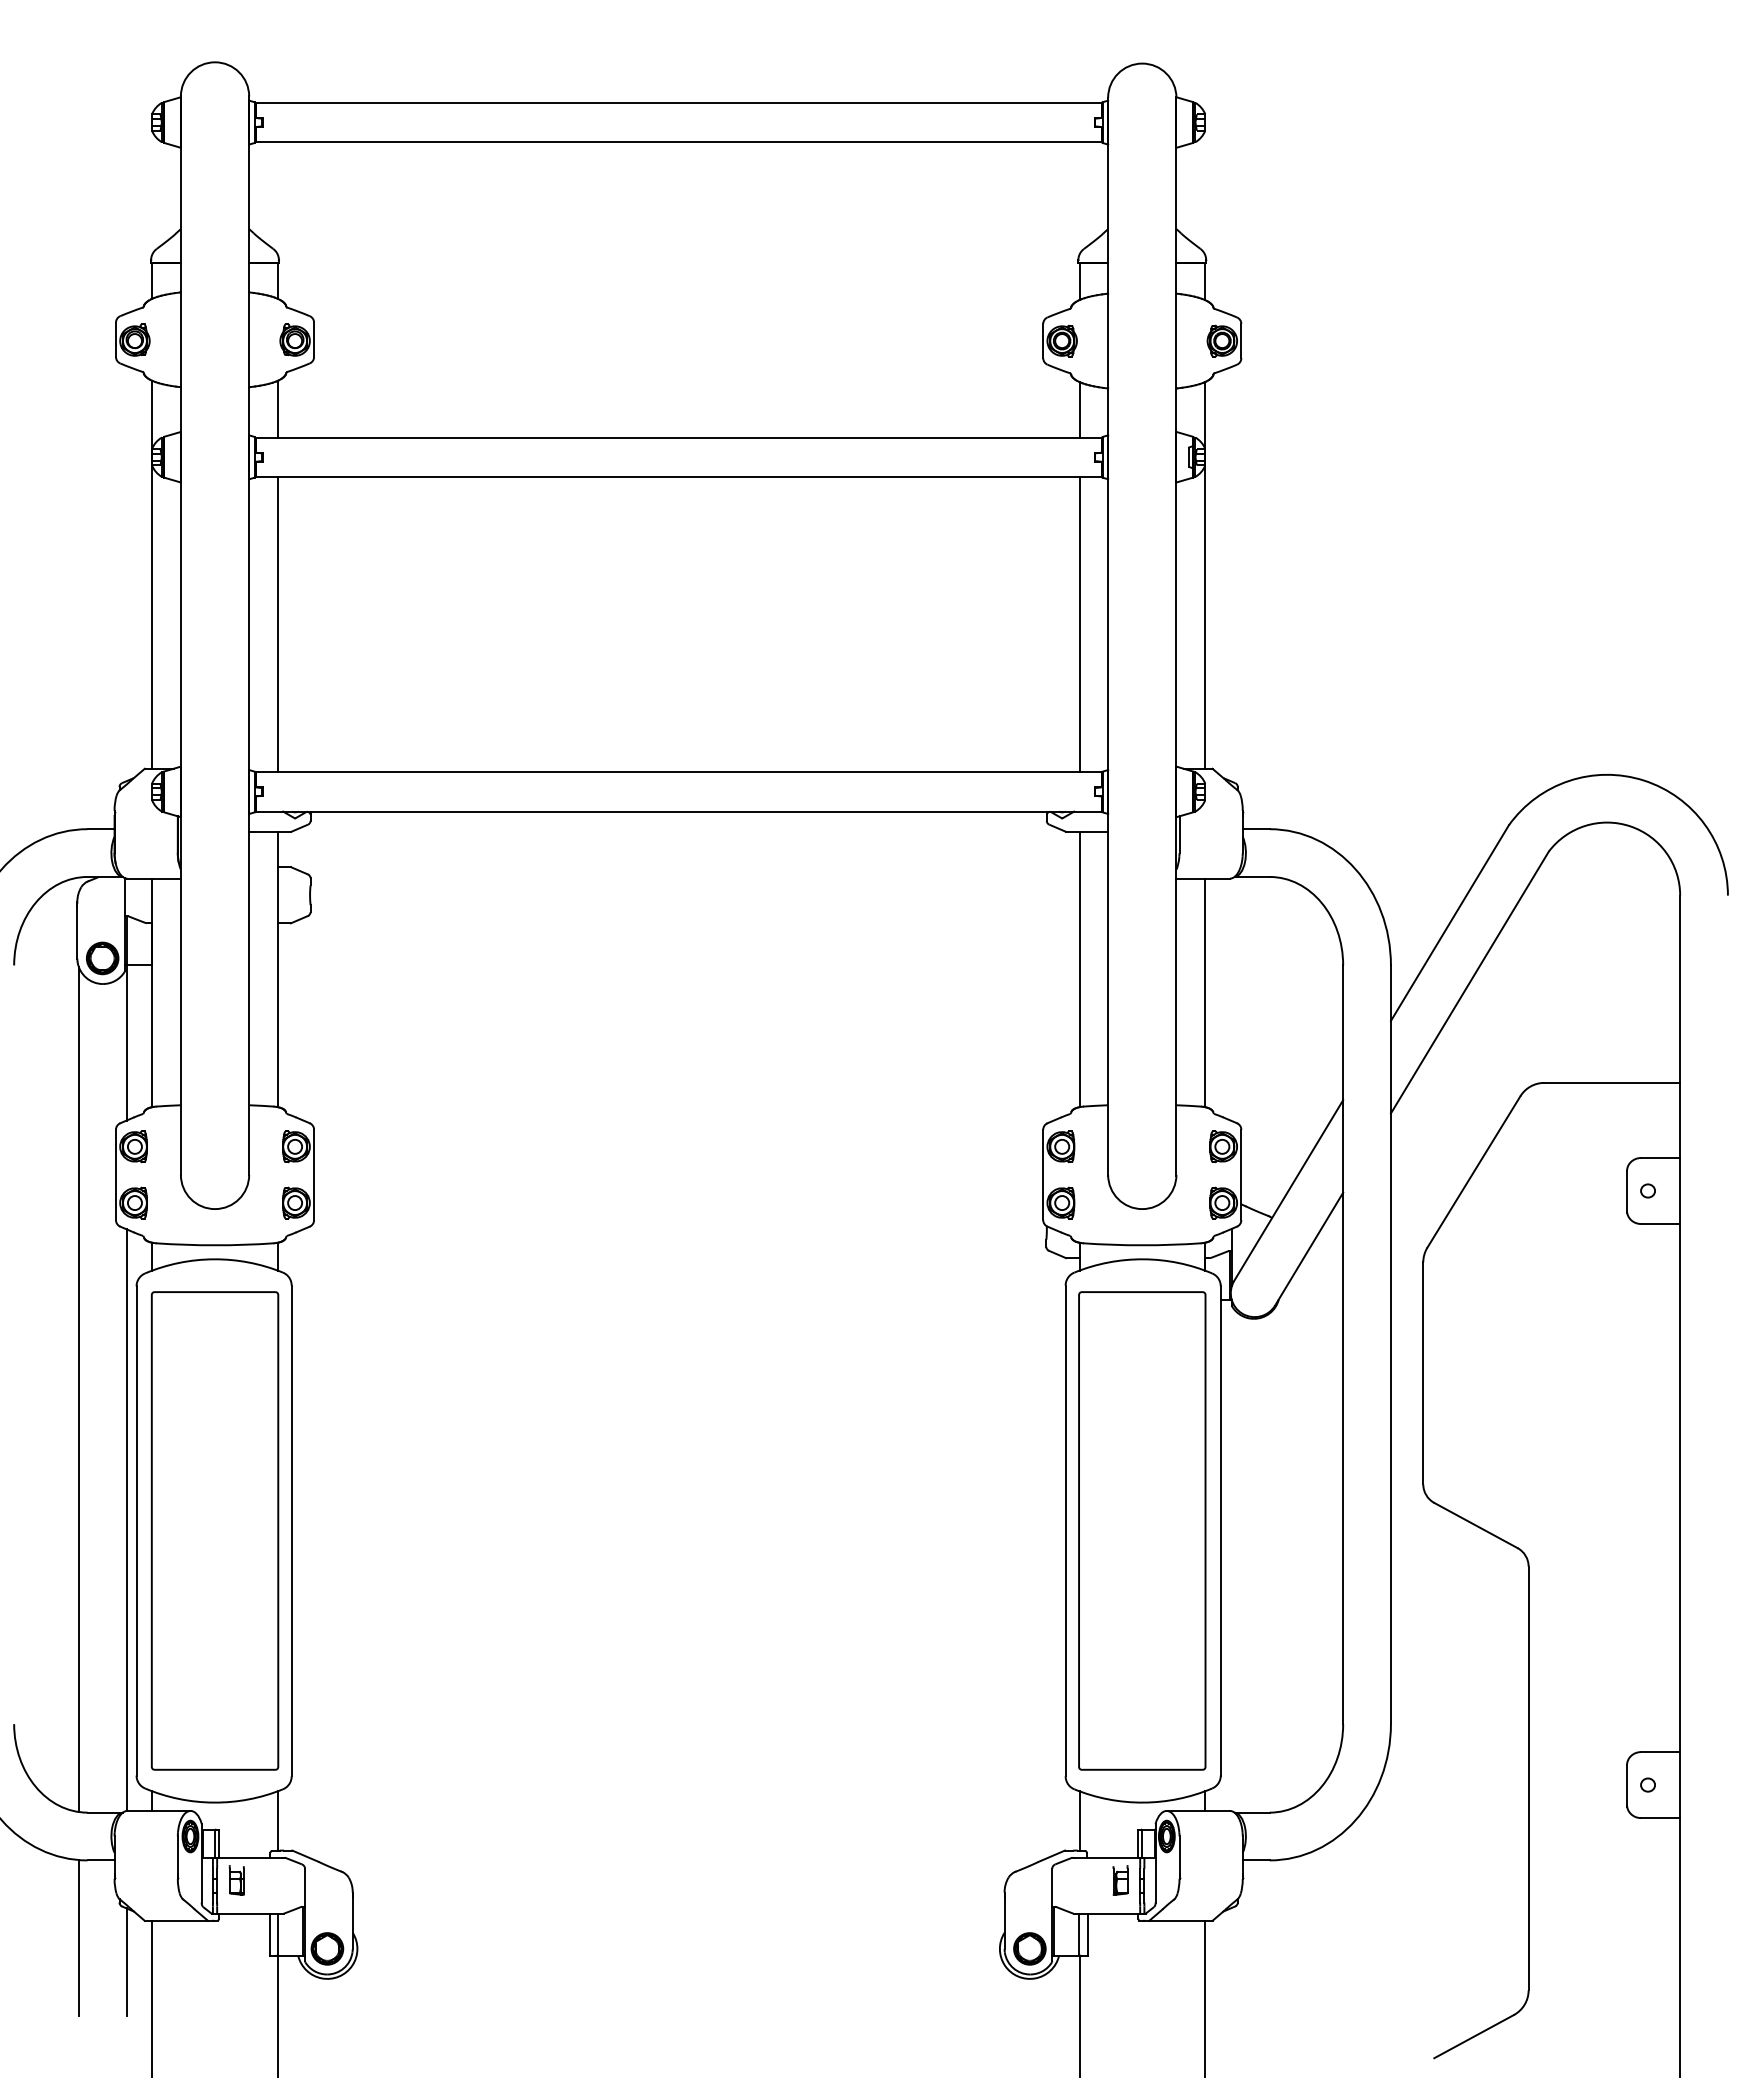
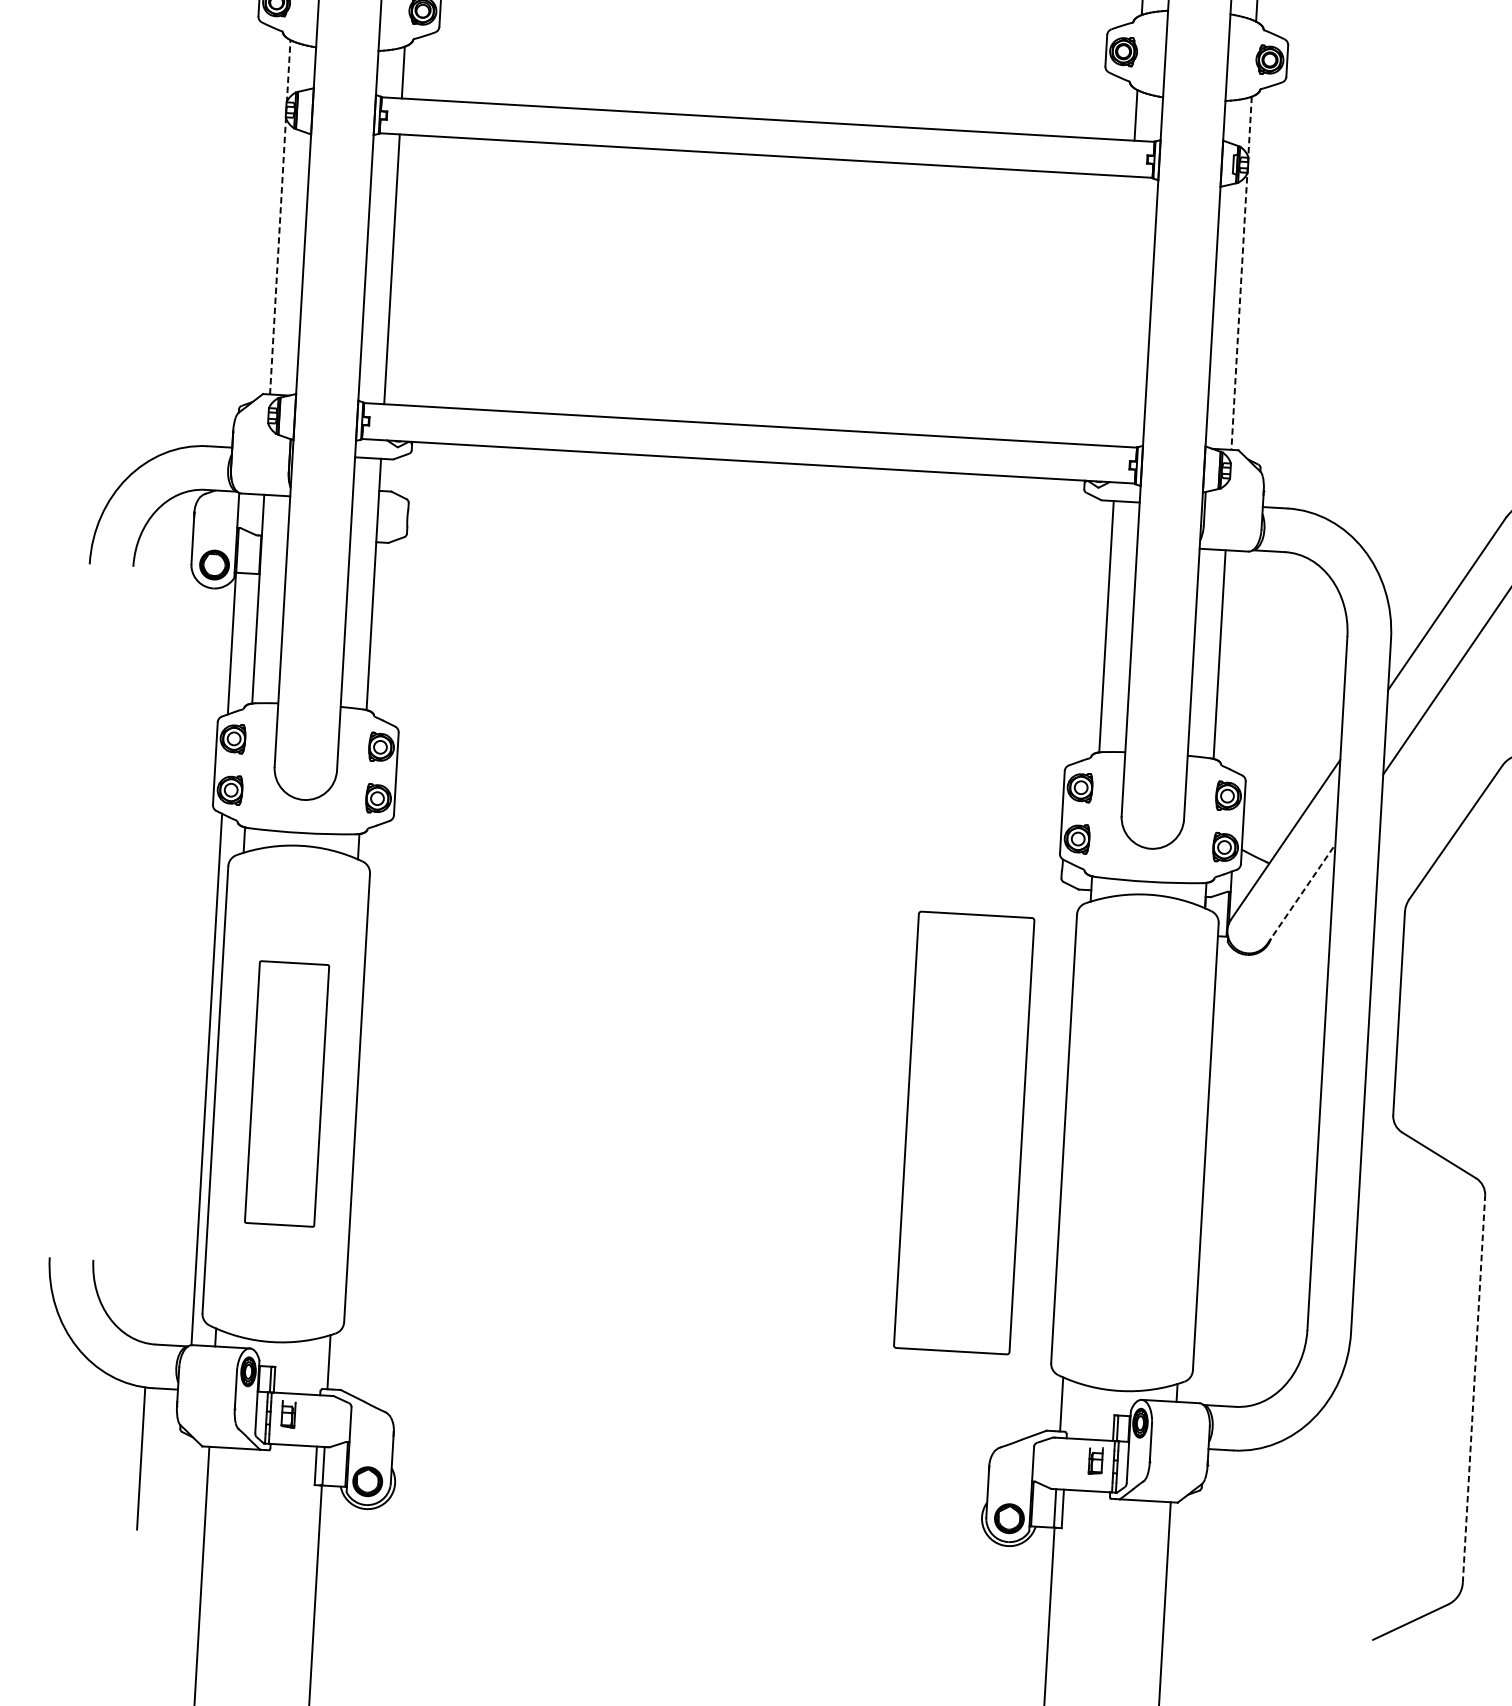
line: (152, 574) -> (280, 216), solid -> dashed
line: (1204, 575) -> (1241, 273), solid -> dashed
line: (1079, 624) -> (1124, 311), removed
line: (1309, 1249) -> (1301, 894), solid -> dashed
line: (78, 1389) -> (169, 957), removed
part: (214, 1530) -> (286, 1093), size x0.6
part: (1142, 1530) -> (964, 1132), moved
line: (1528, 1778) -> (1473, 1389), solid -> dashed
line: (126, 1961) -> (183, 1482), removed

